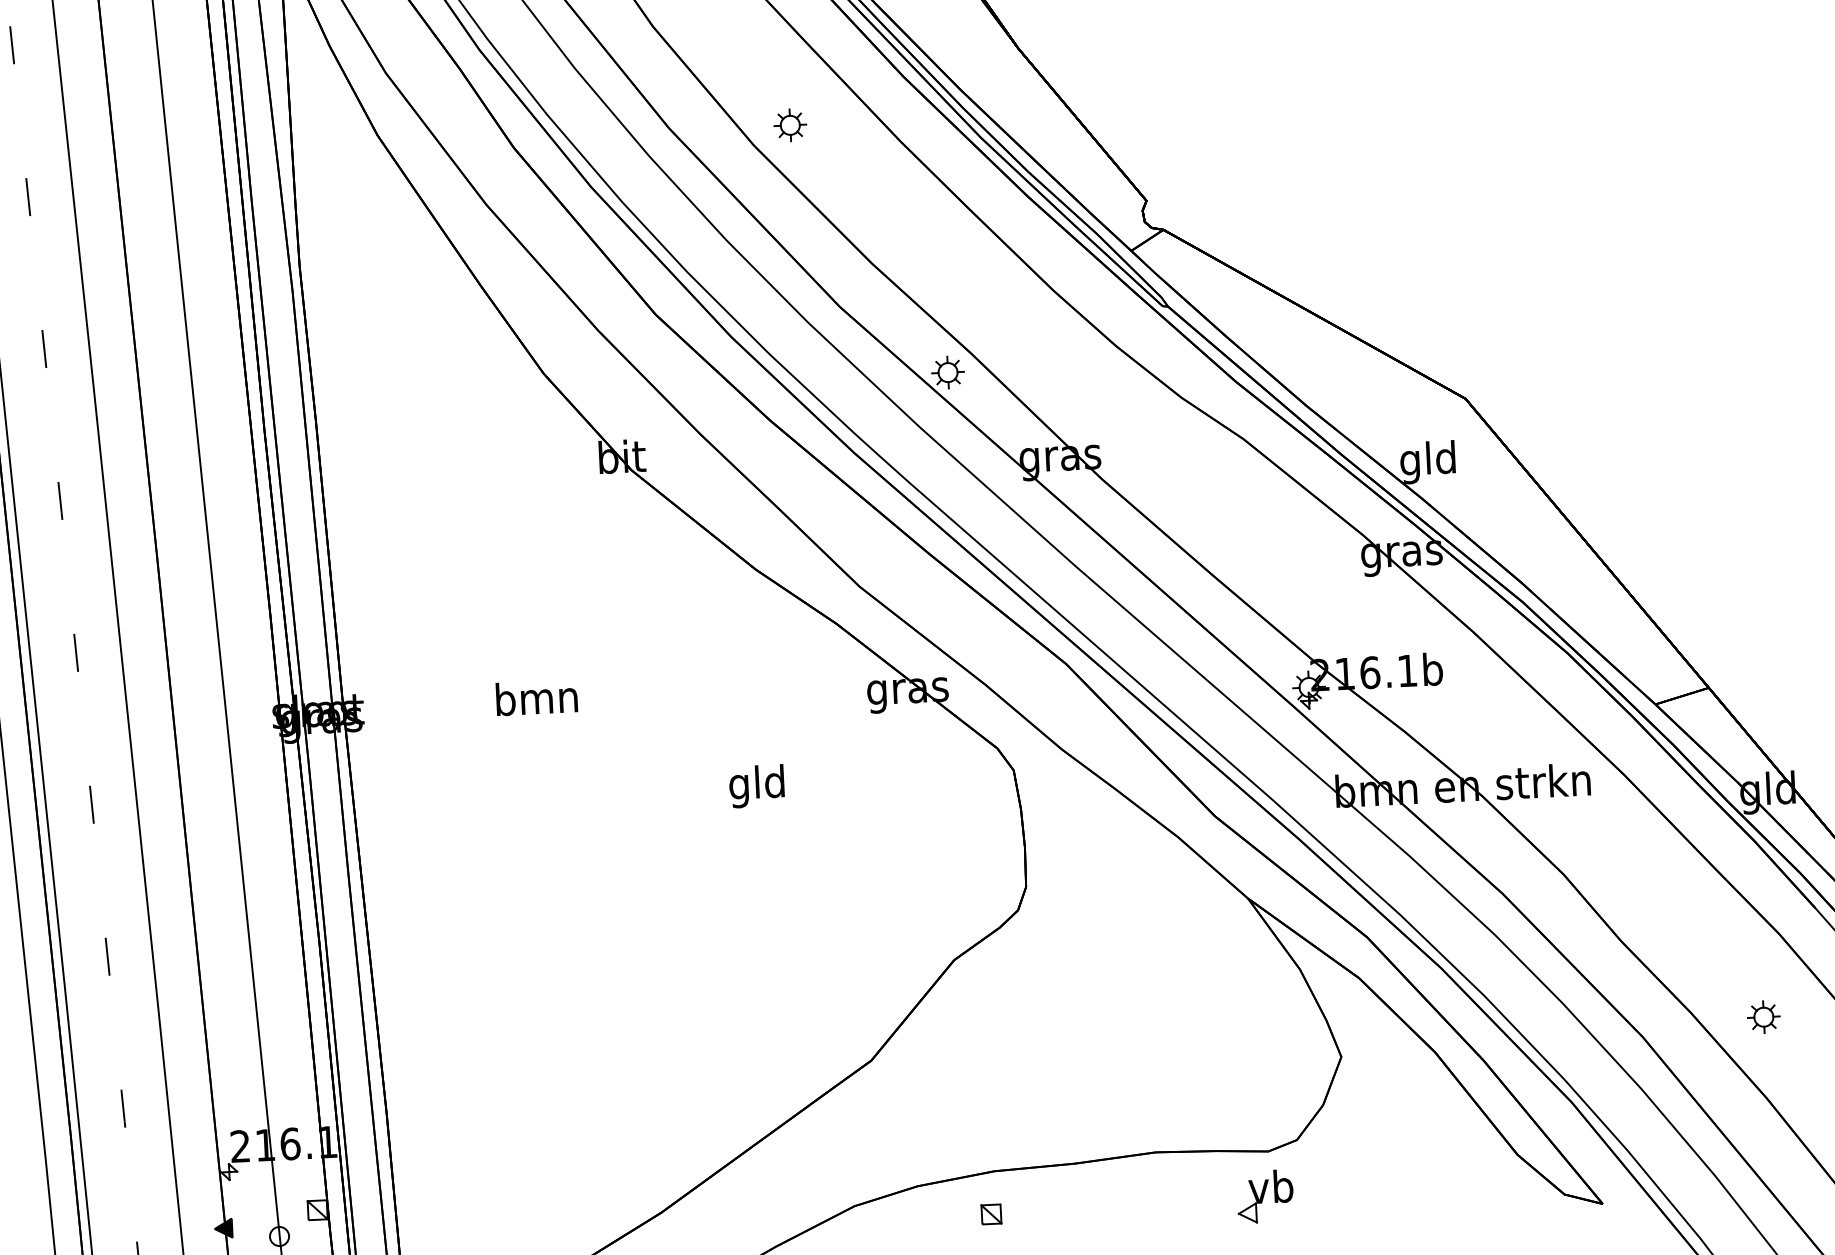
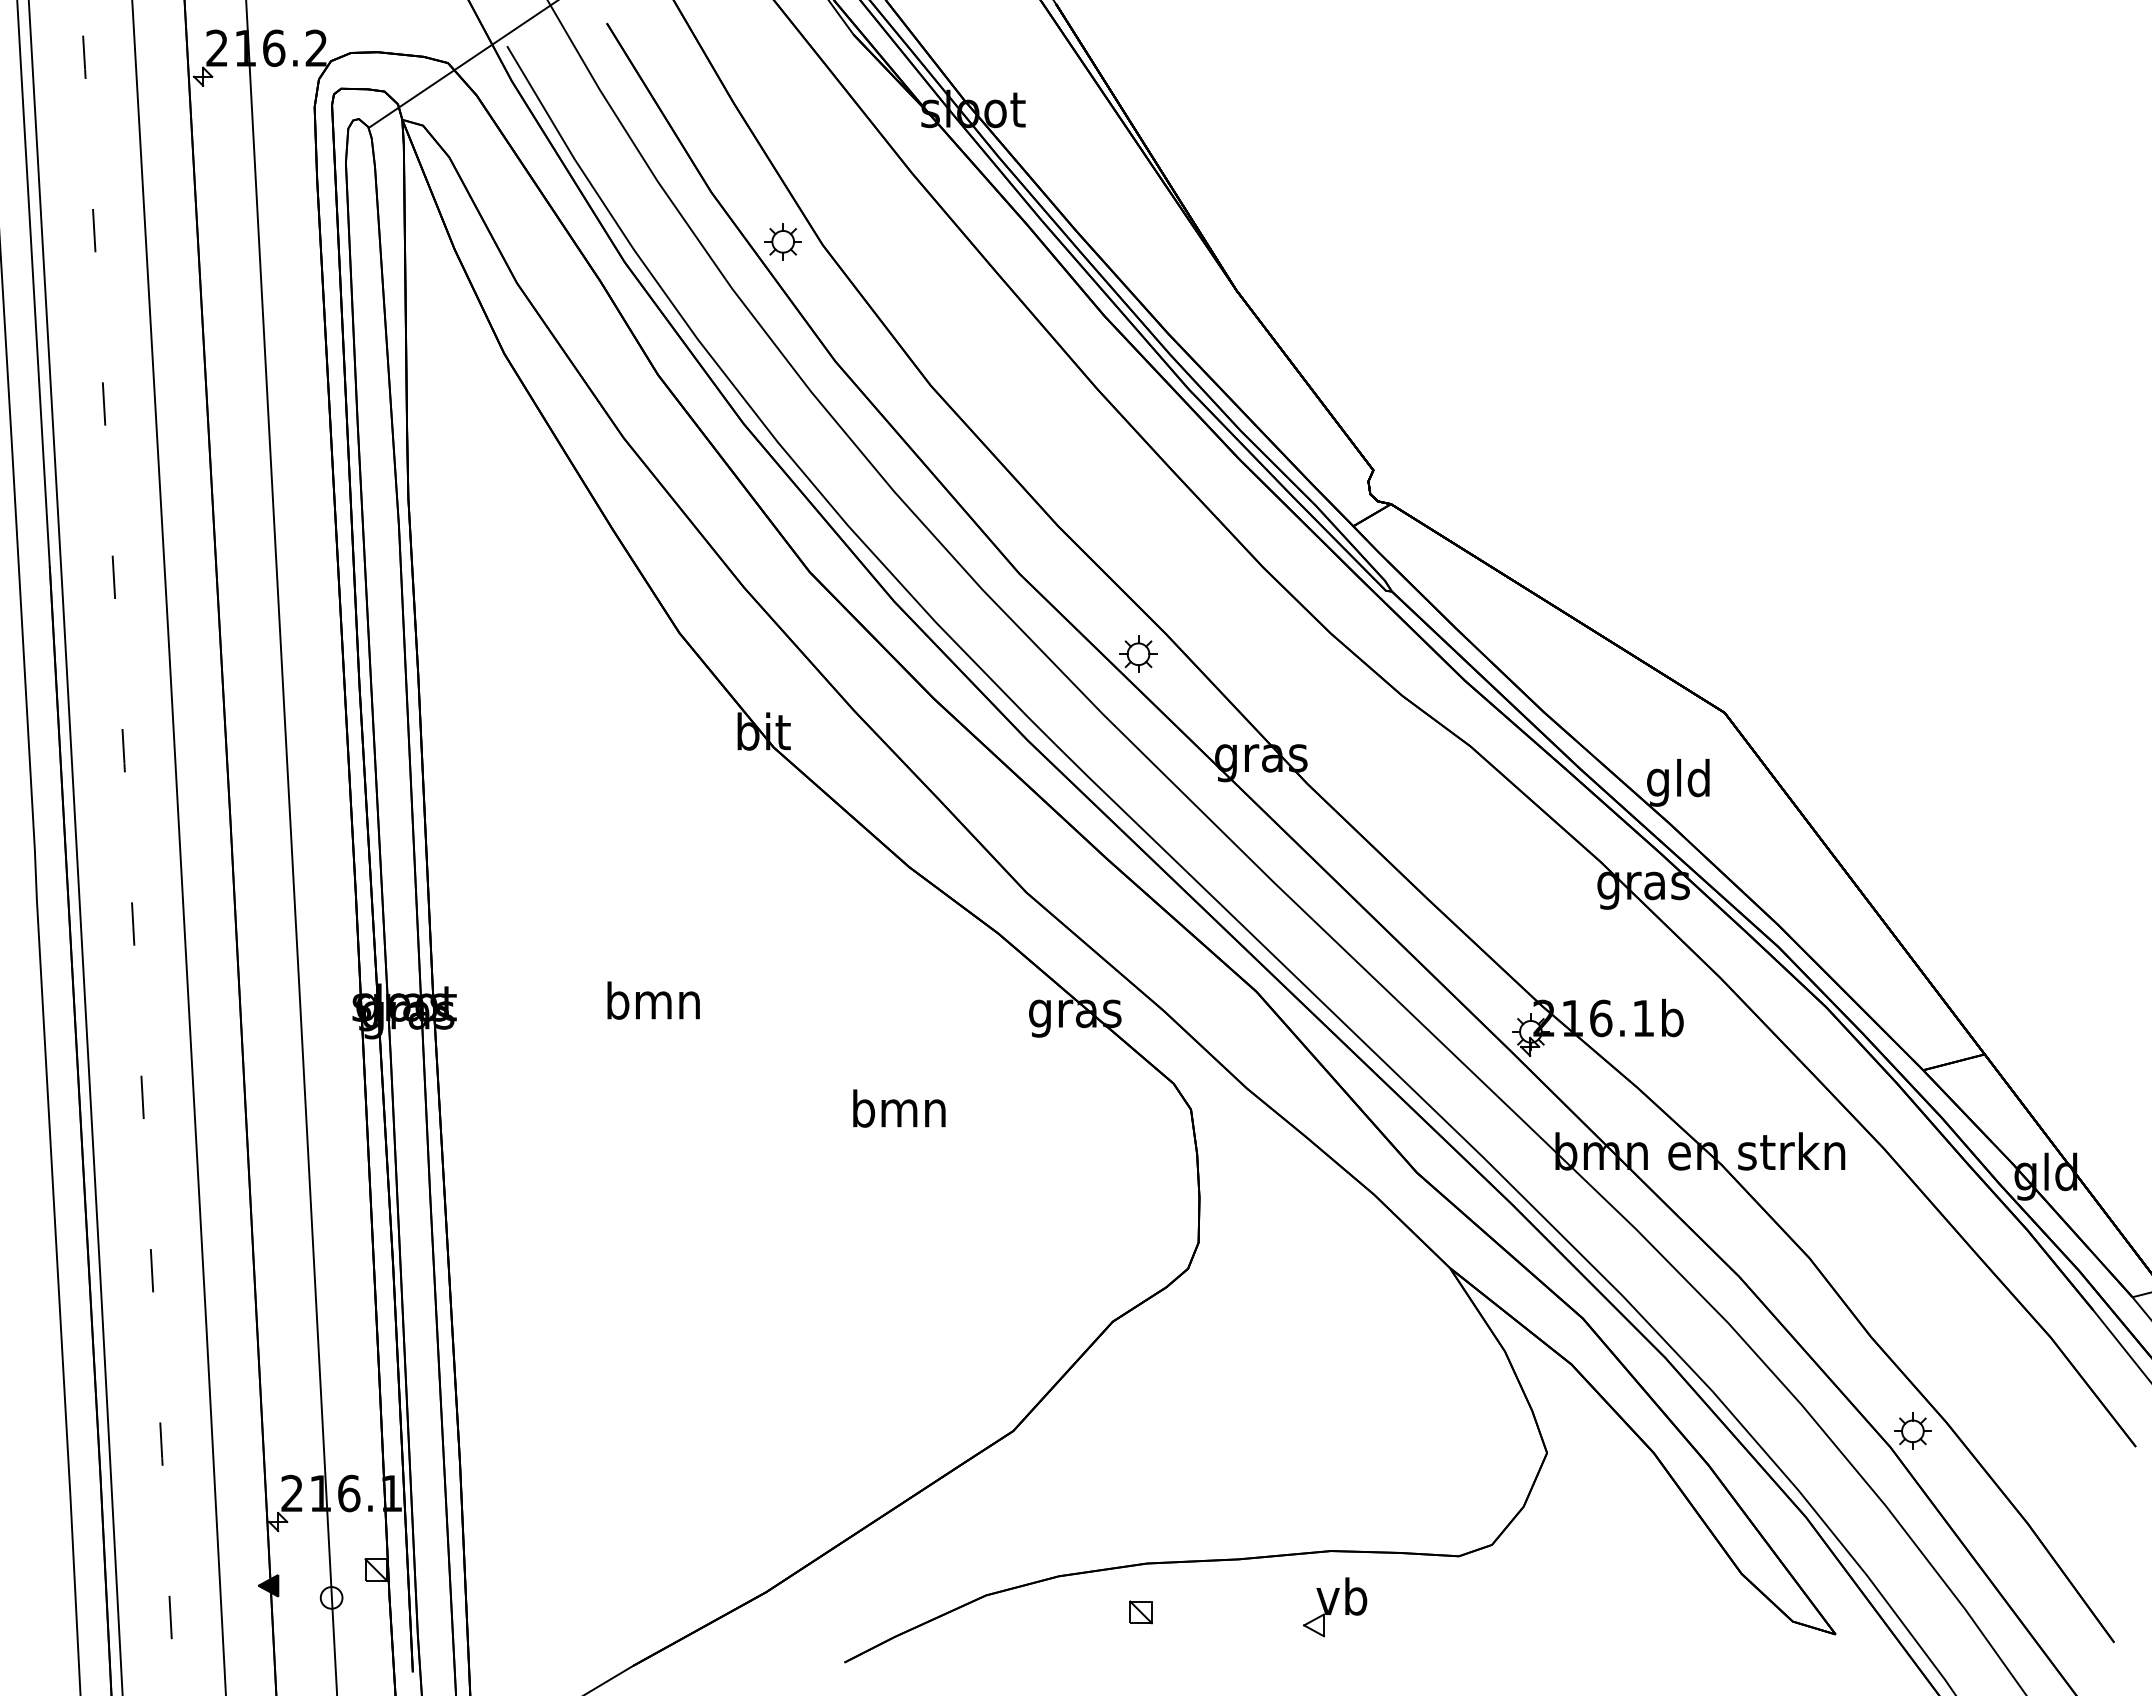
part: (789, 125) -> (782, 241), moved
text: (757, 786) -> (899, 1113), gld -> bmn
part: (1763, 1016) -> (1912, 1430), moved
part: (1265, 1196) -> (1335, 1607), moved

